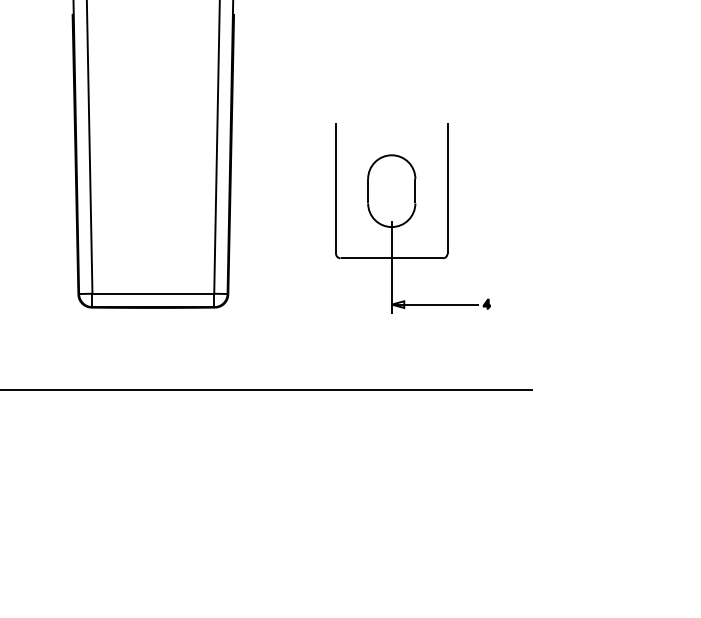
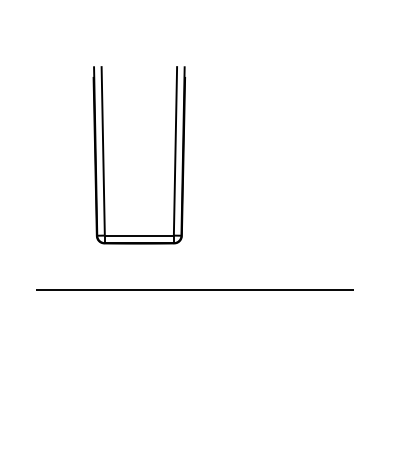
part: (412, 217) -> (286, 192), removed

